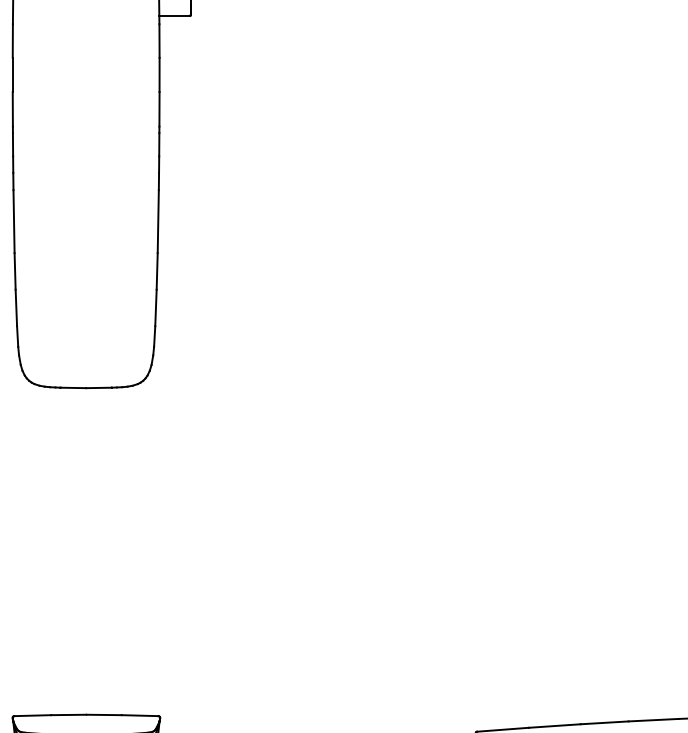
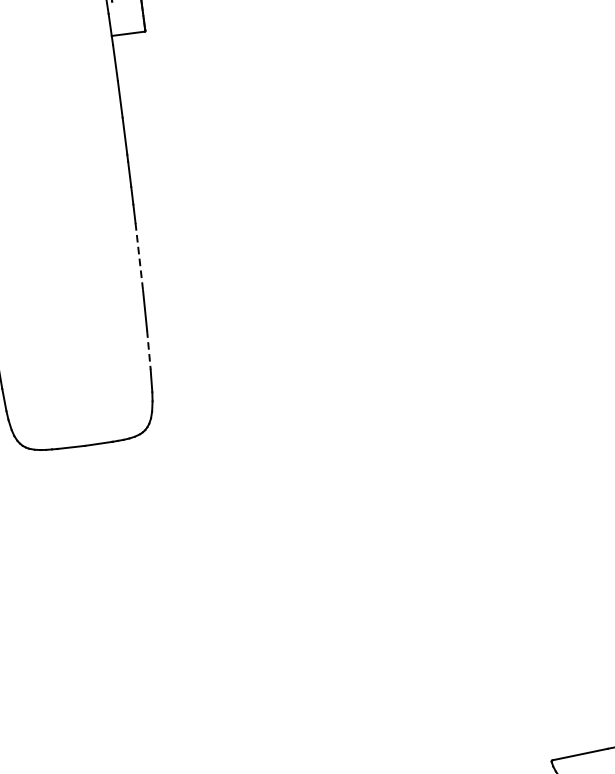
line: (158, 222) -> (139, 257), solid -> dashed
line: (155, 308) -> (148, 350), solid -> dashed

